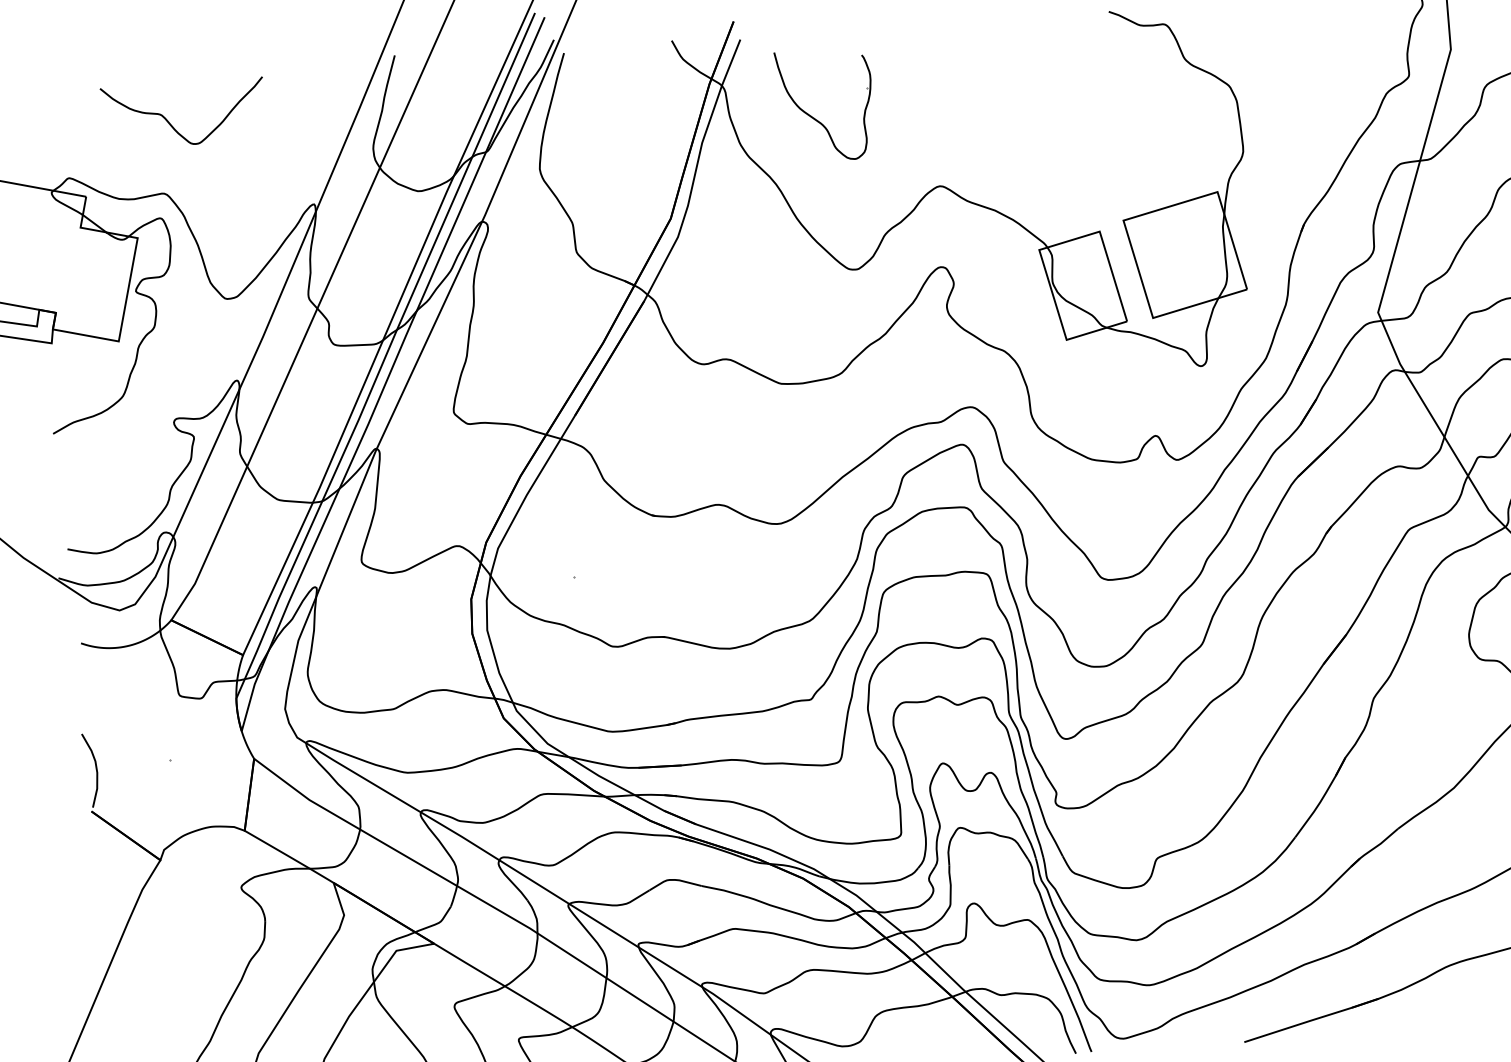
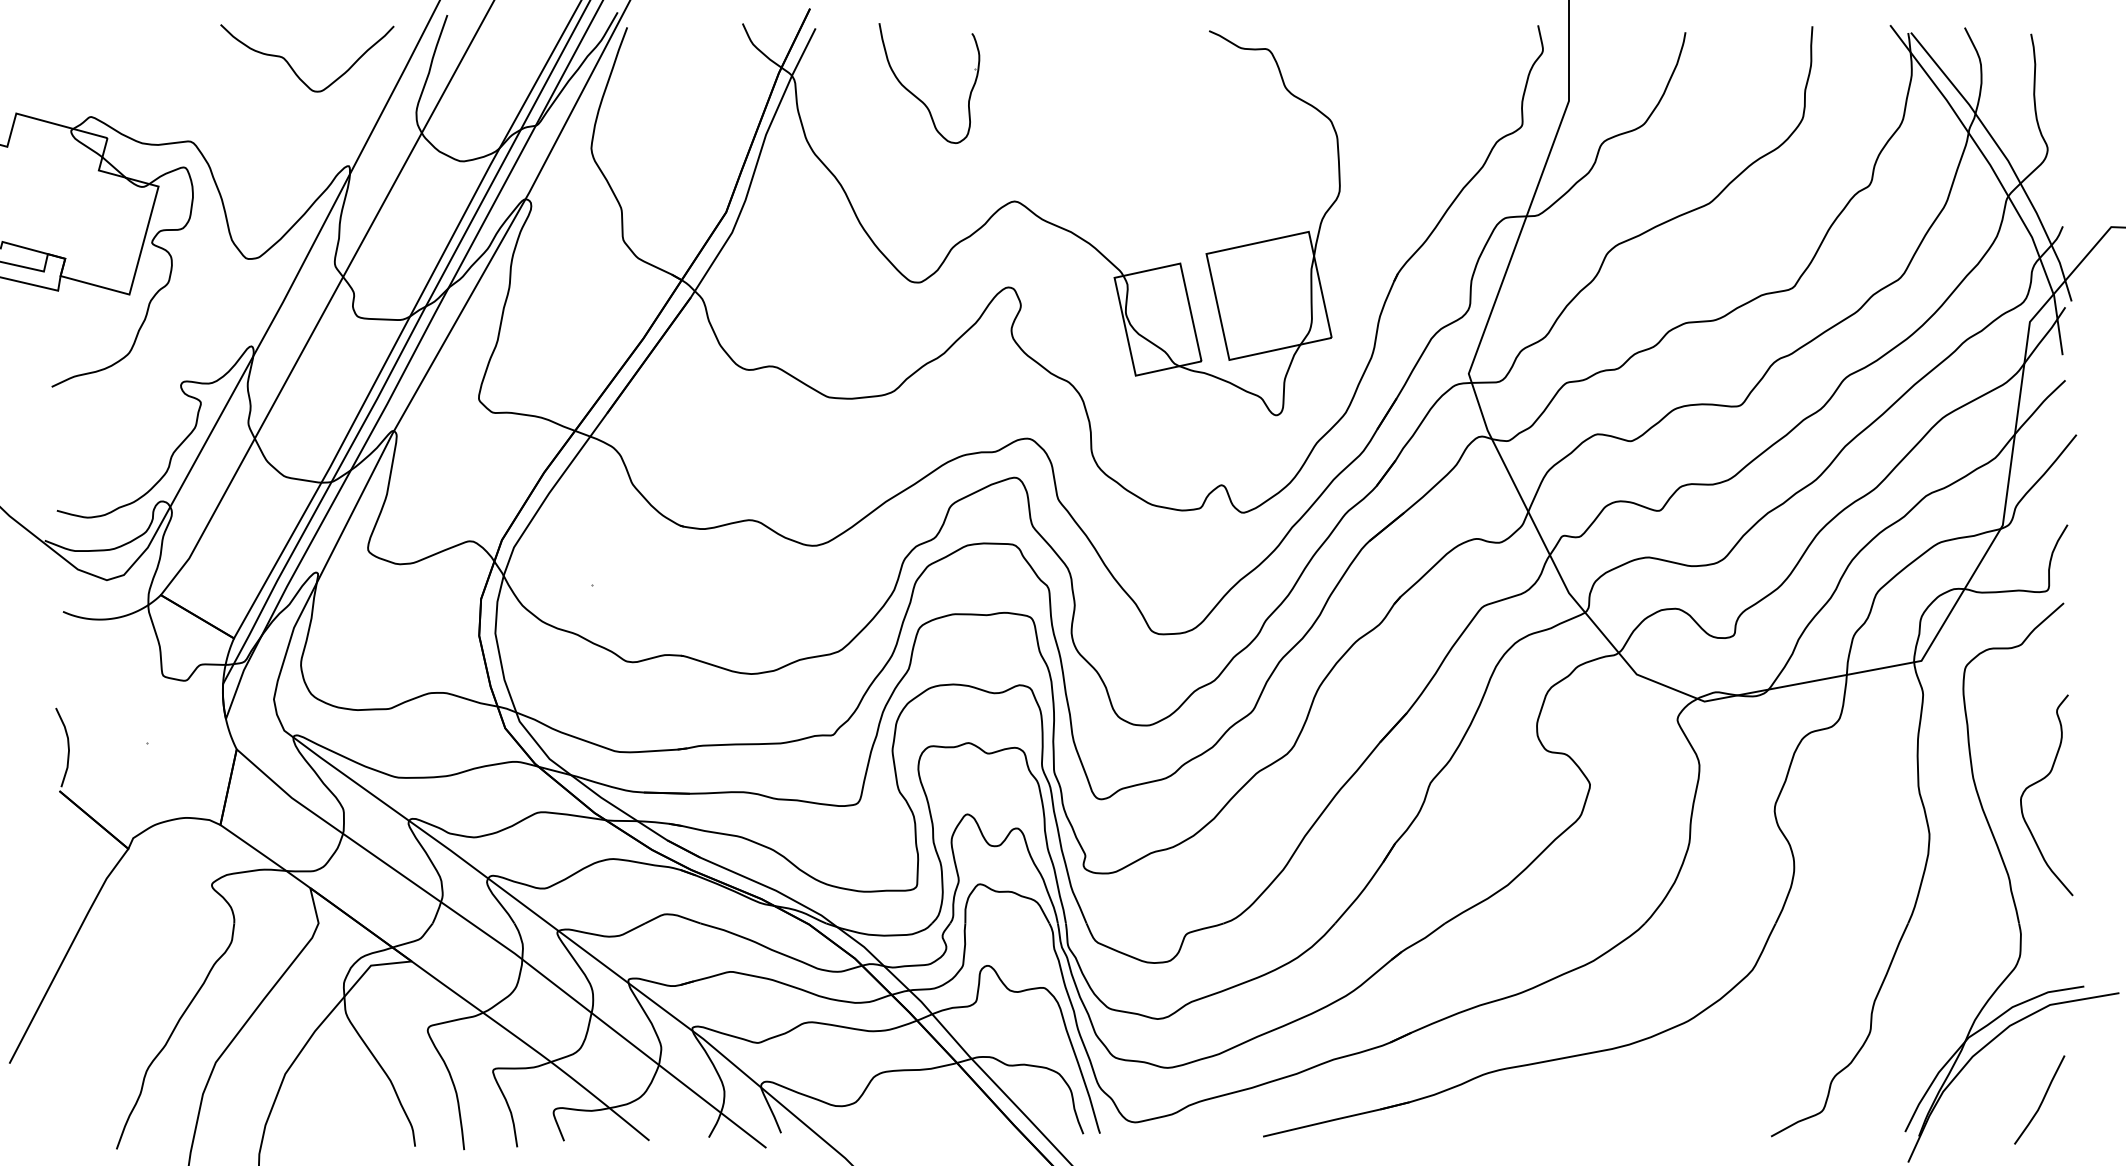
part: (815, 118) -> (917, 96), moved
curve: (171, 124) -> (293, 68), moved

